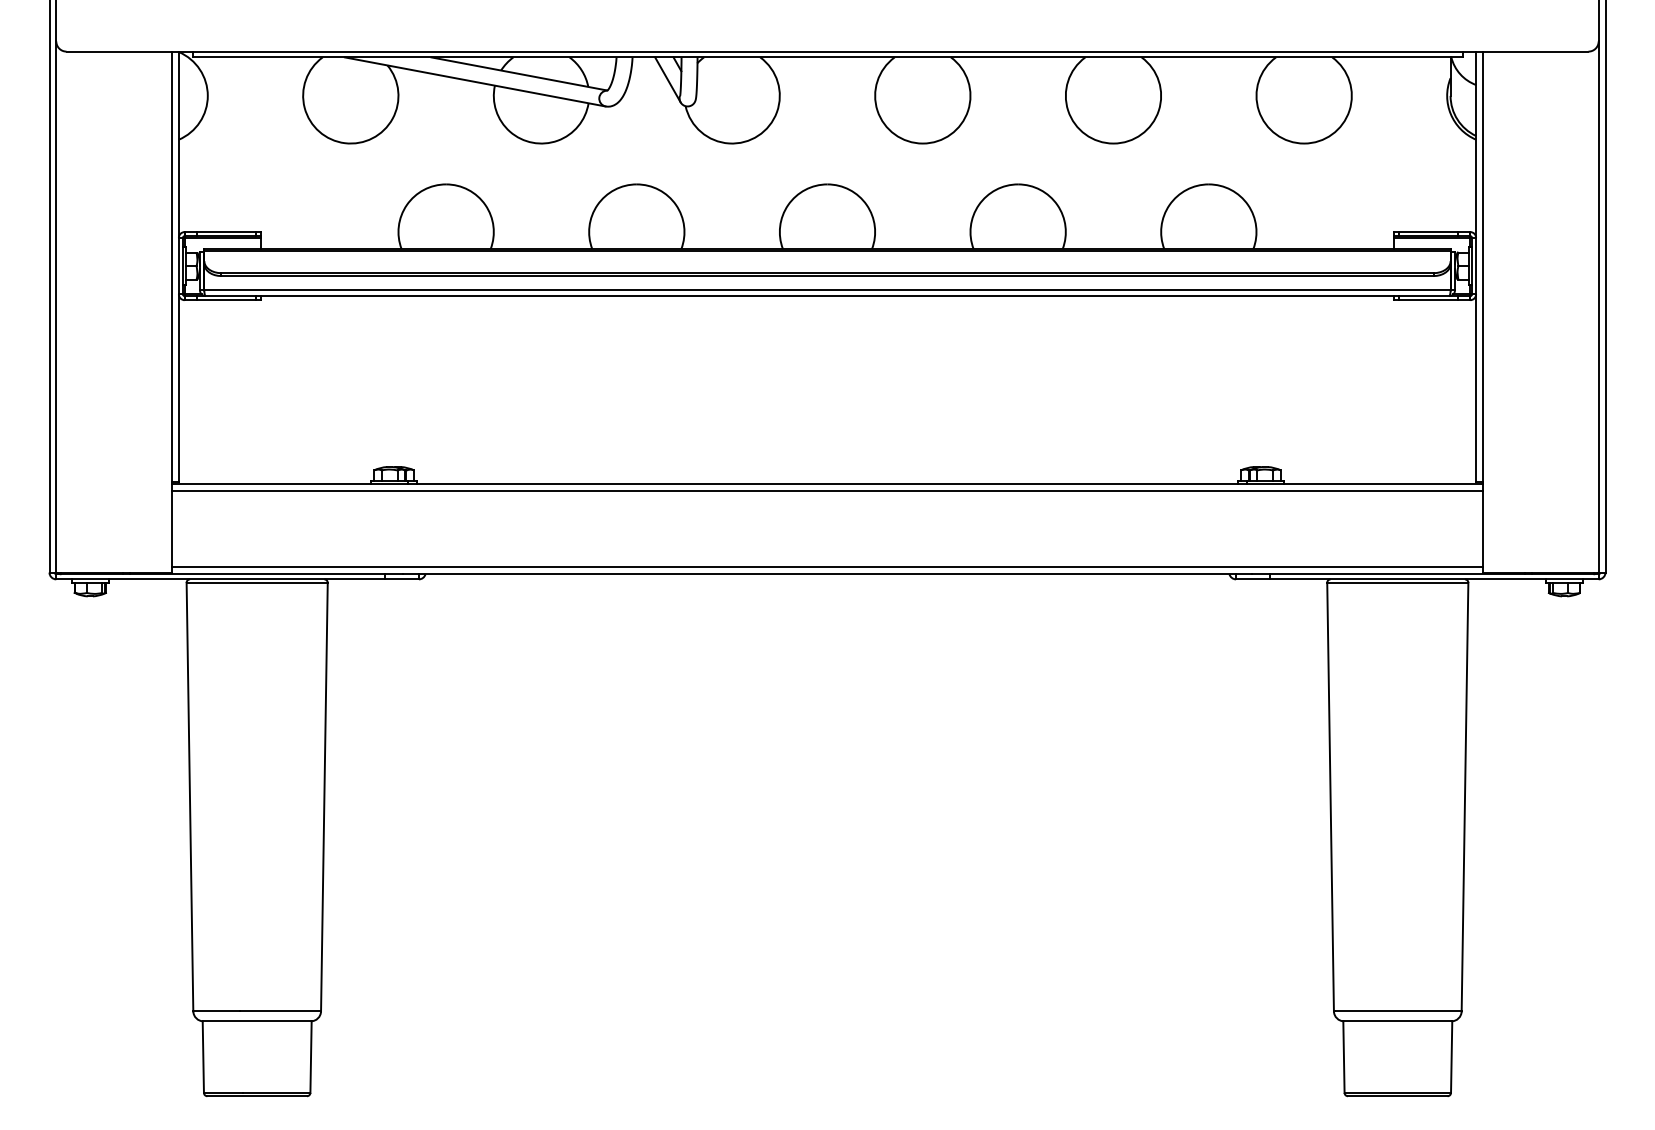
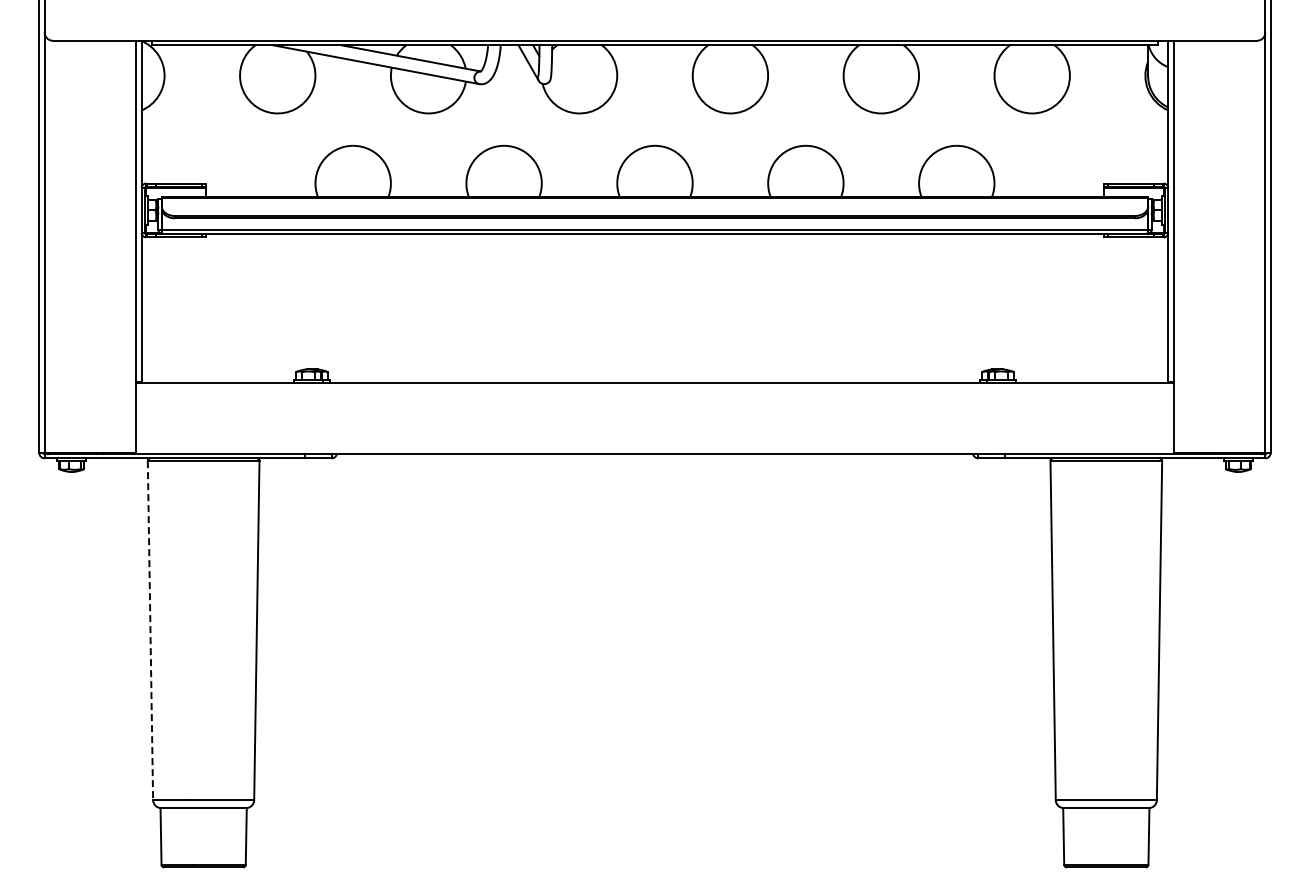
line: (826, 491) -> (654, 388), removed
line: (826, 566) -> (654, 448), removed
line: (190, 796) -> (150, 630), solid -> dashed

